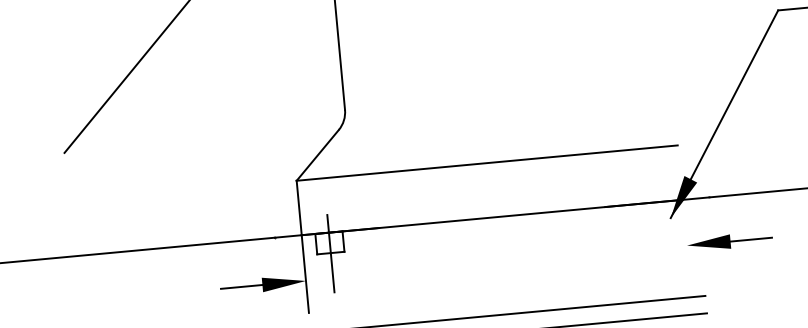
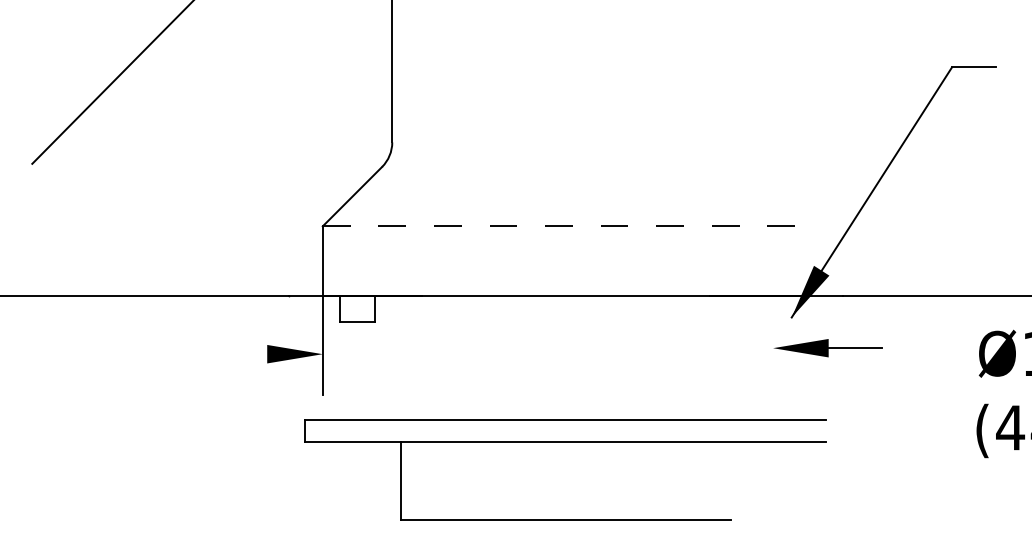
line: (487, 163) -> (566, 226), solid -> dashed
part: (729, 241) -> (827, 348), moved
line: (330, 253) -> (357, 322), removed
line: (241, 287) -> (240, 354), removed

